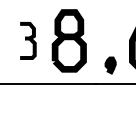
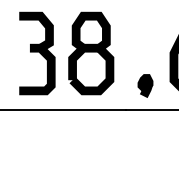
part: (28, 40) -> (37, 52), size x1.67

